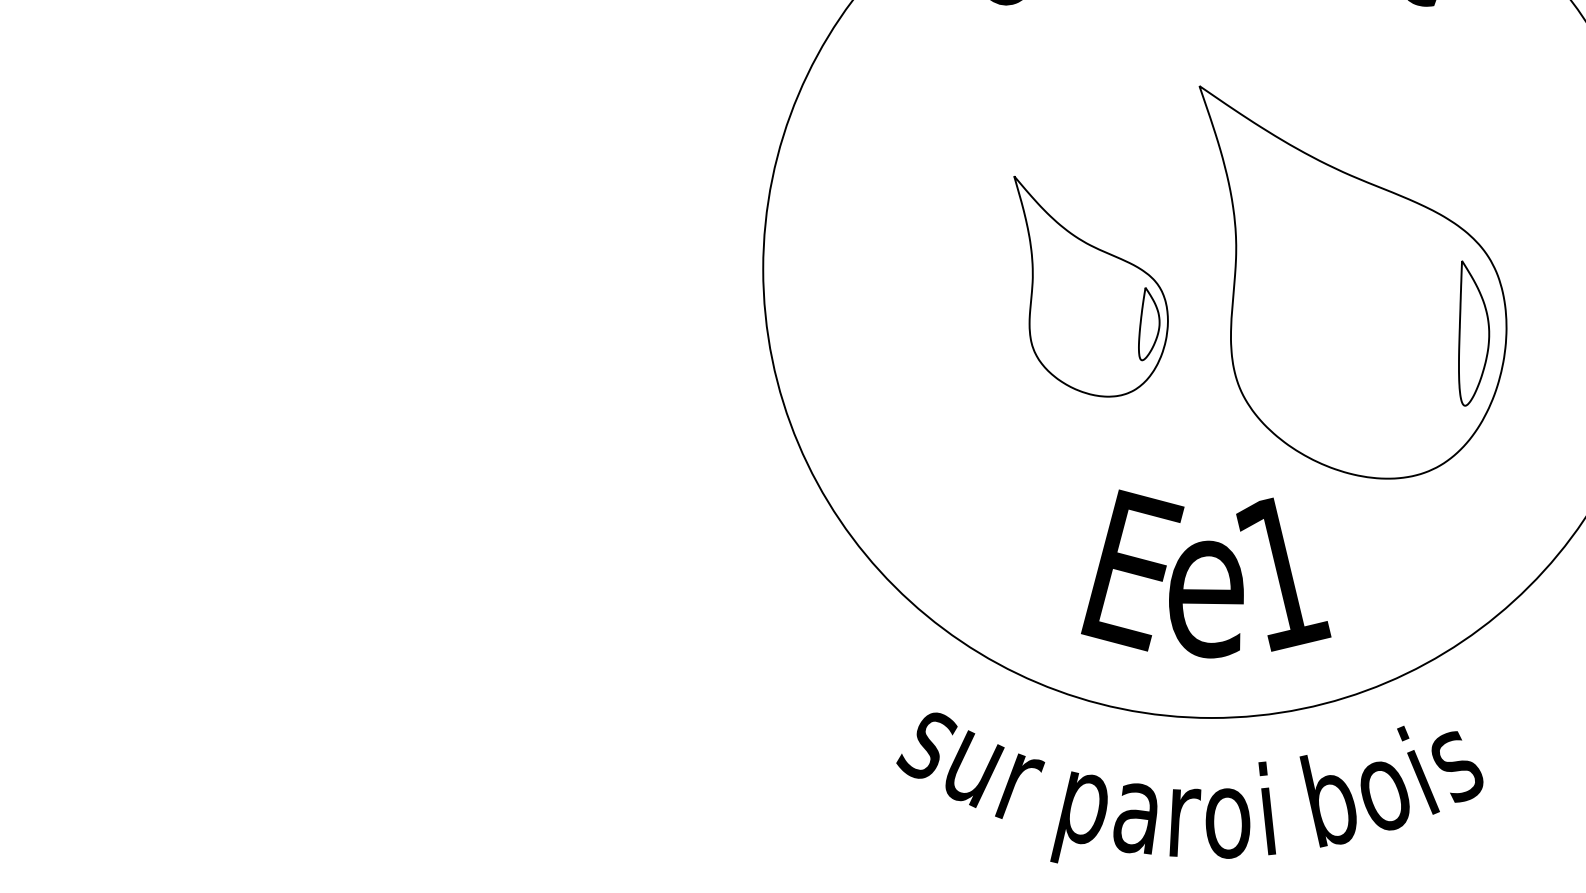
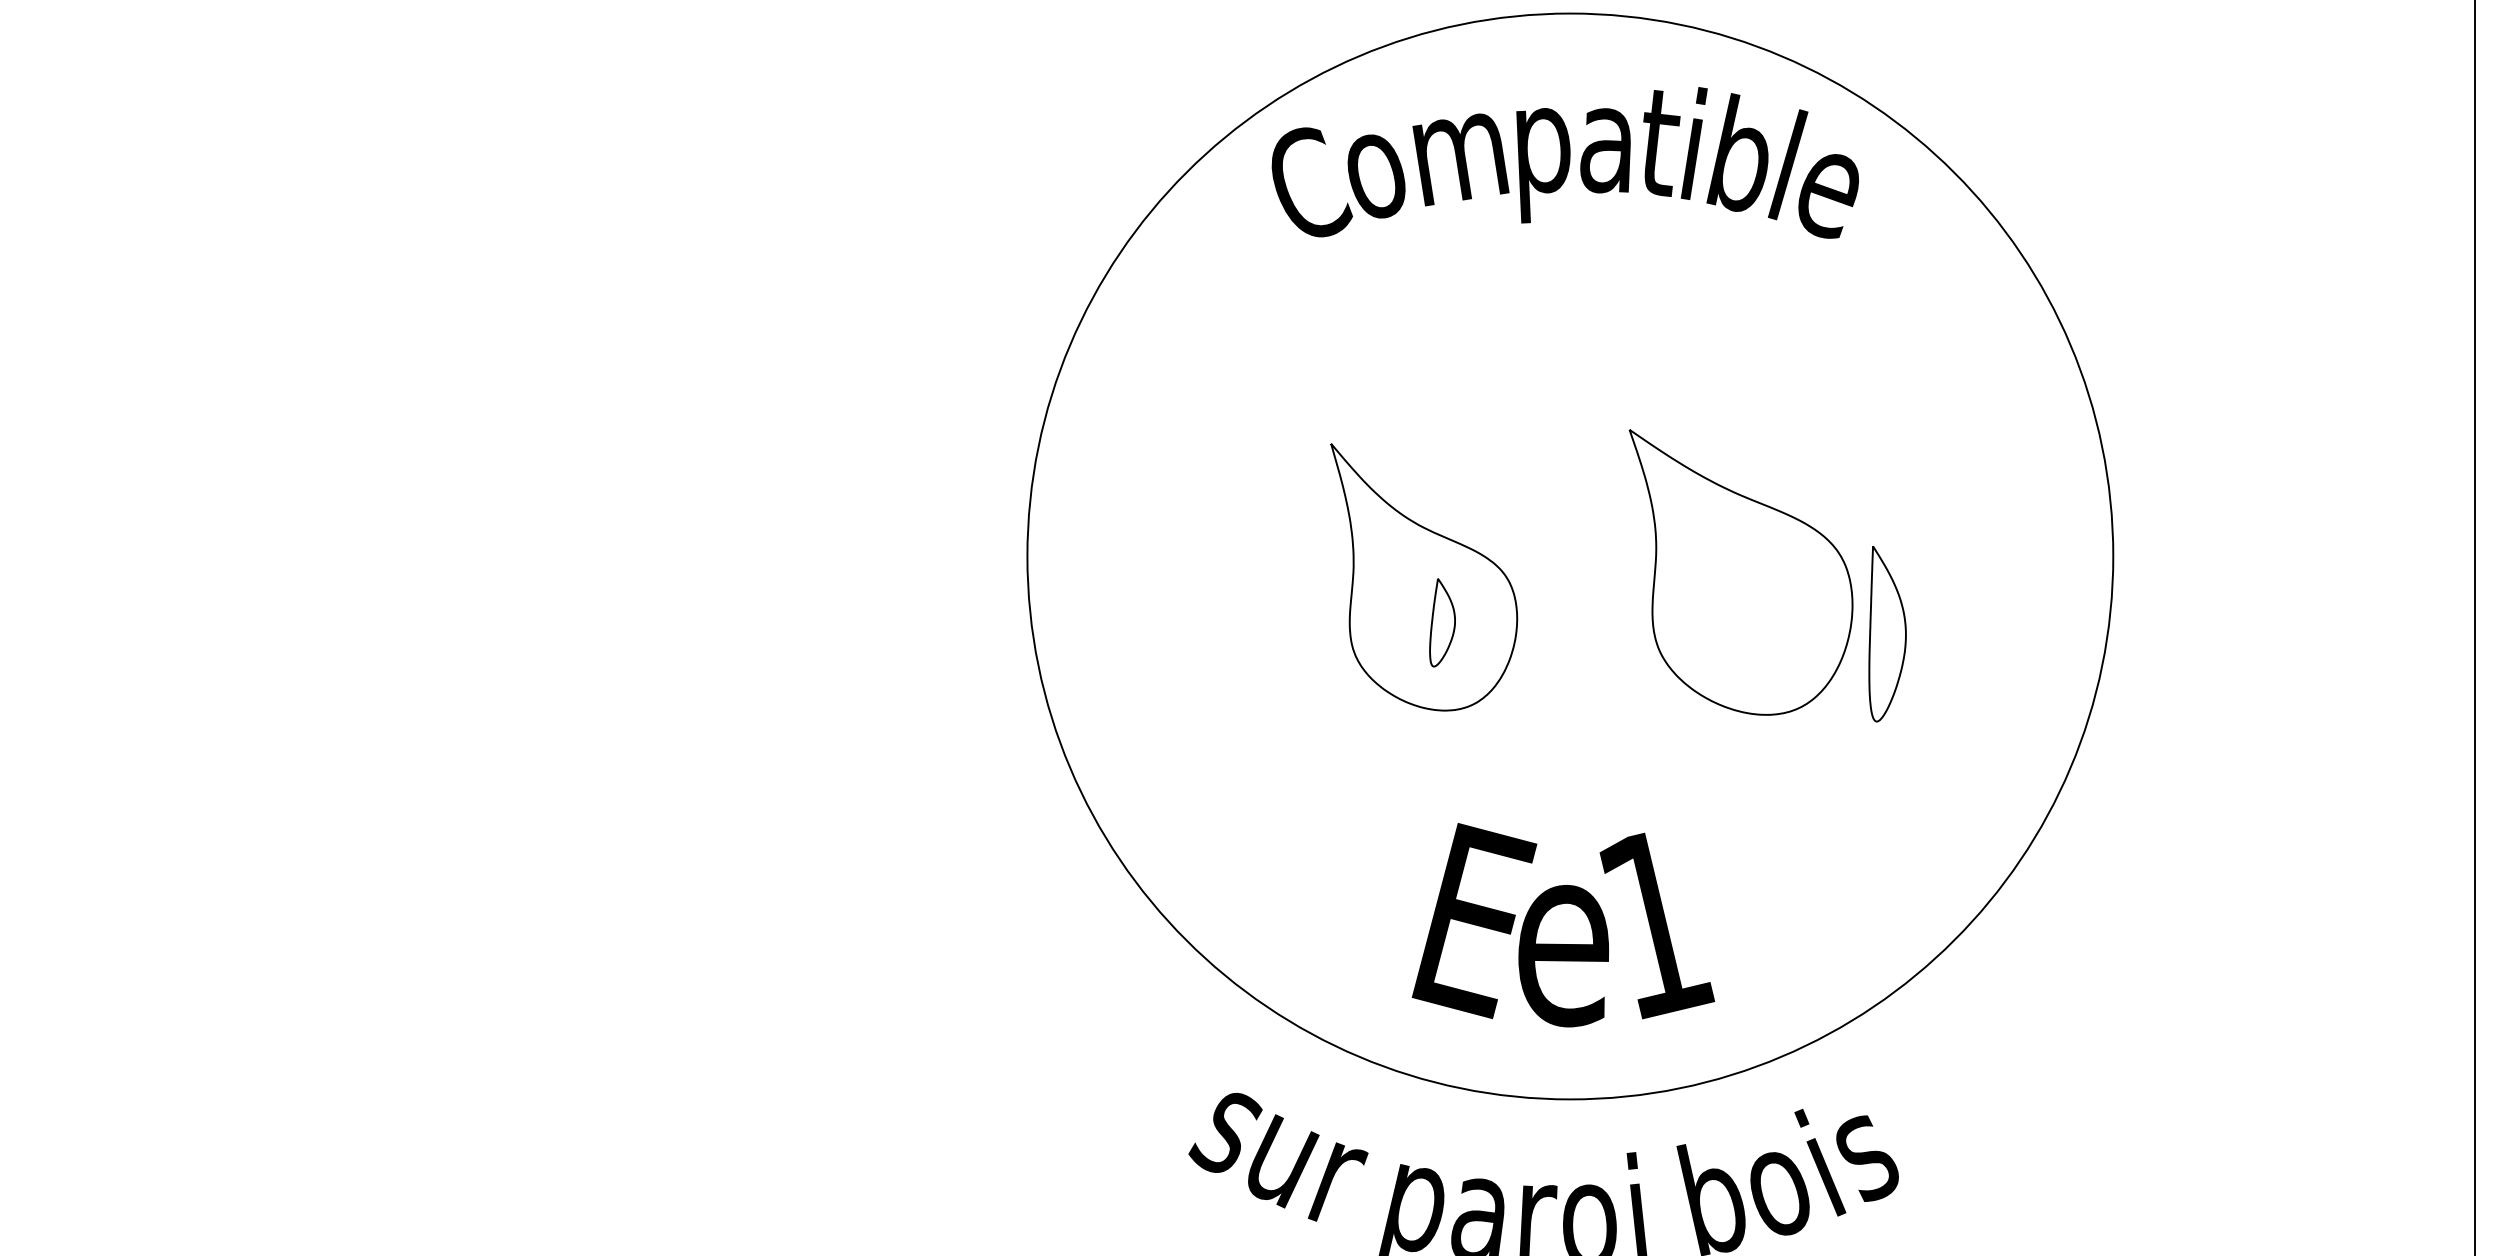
part: (1352, 282) -> (1740, 572), size x0.6
part: (1149, 323) -> (1442, 622), moved

